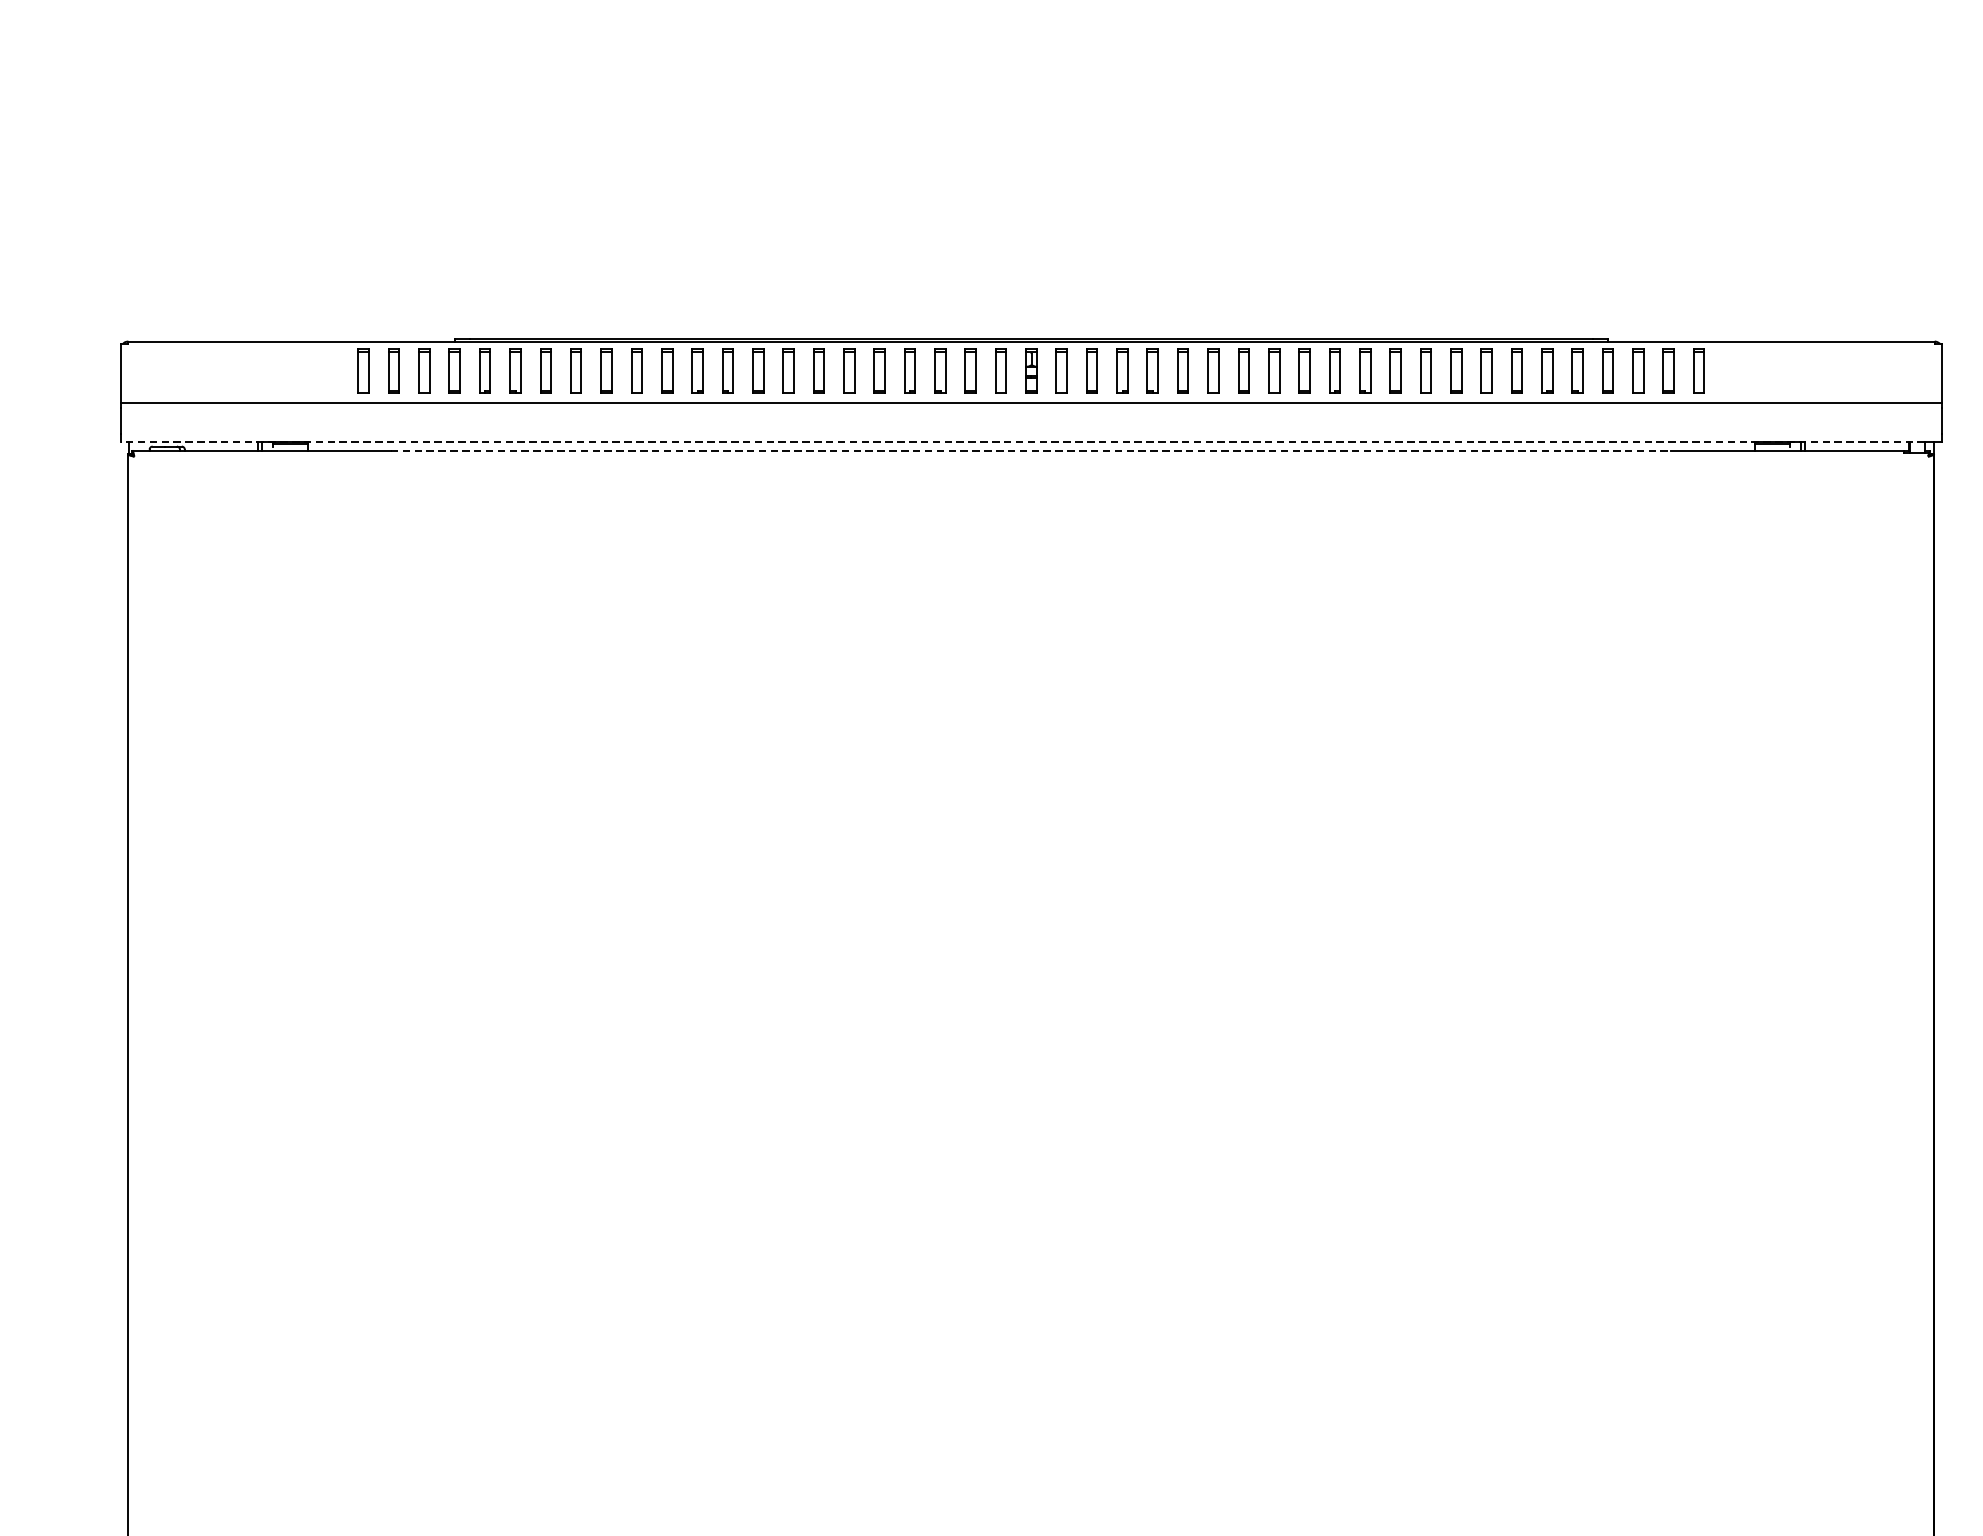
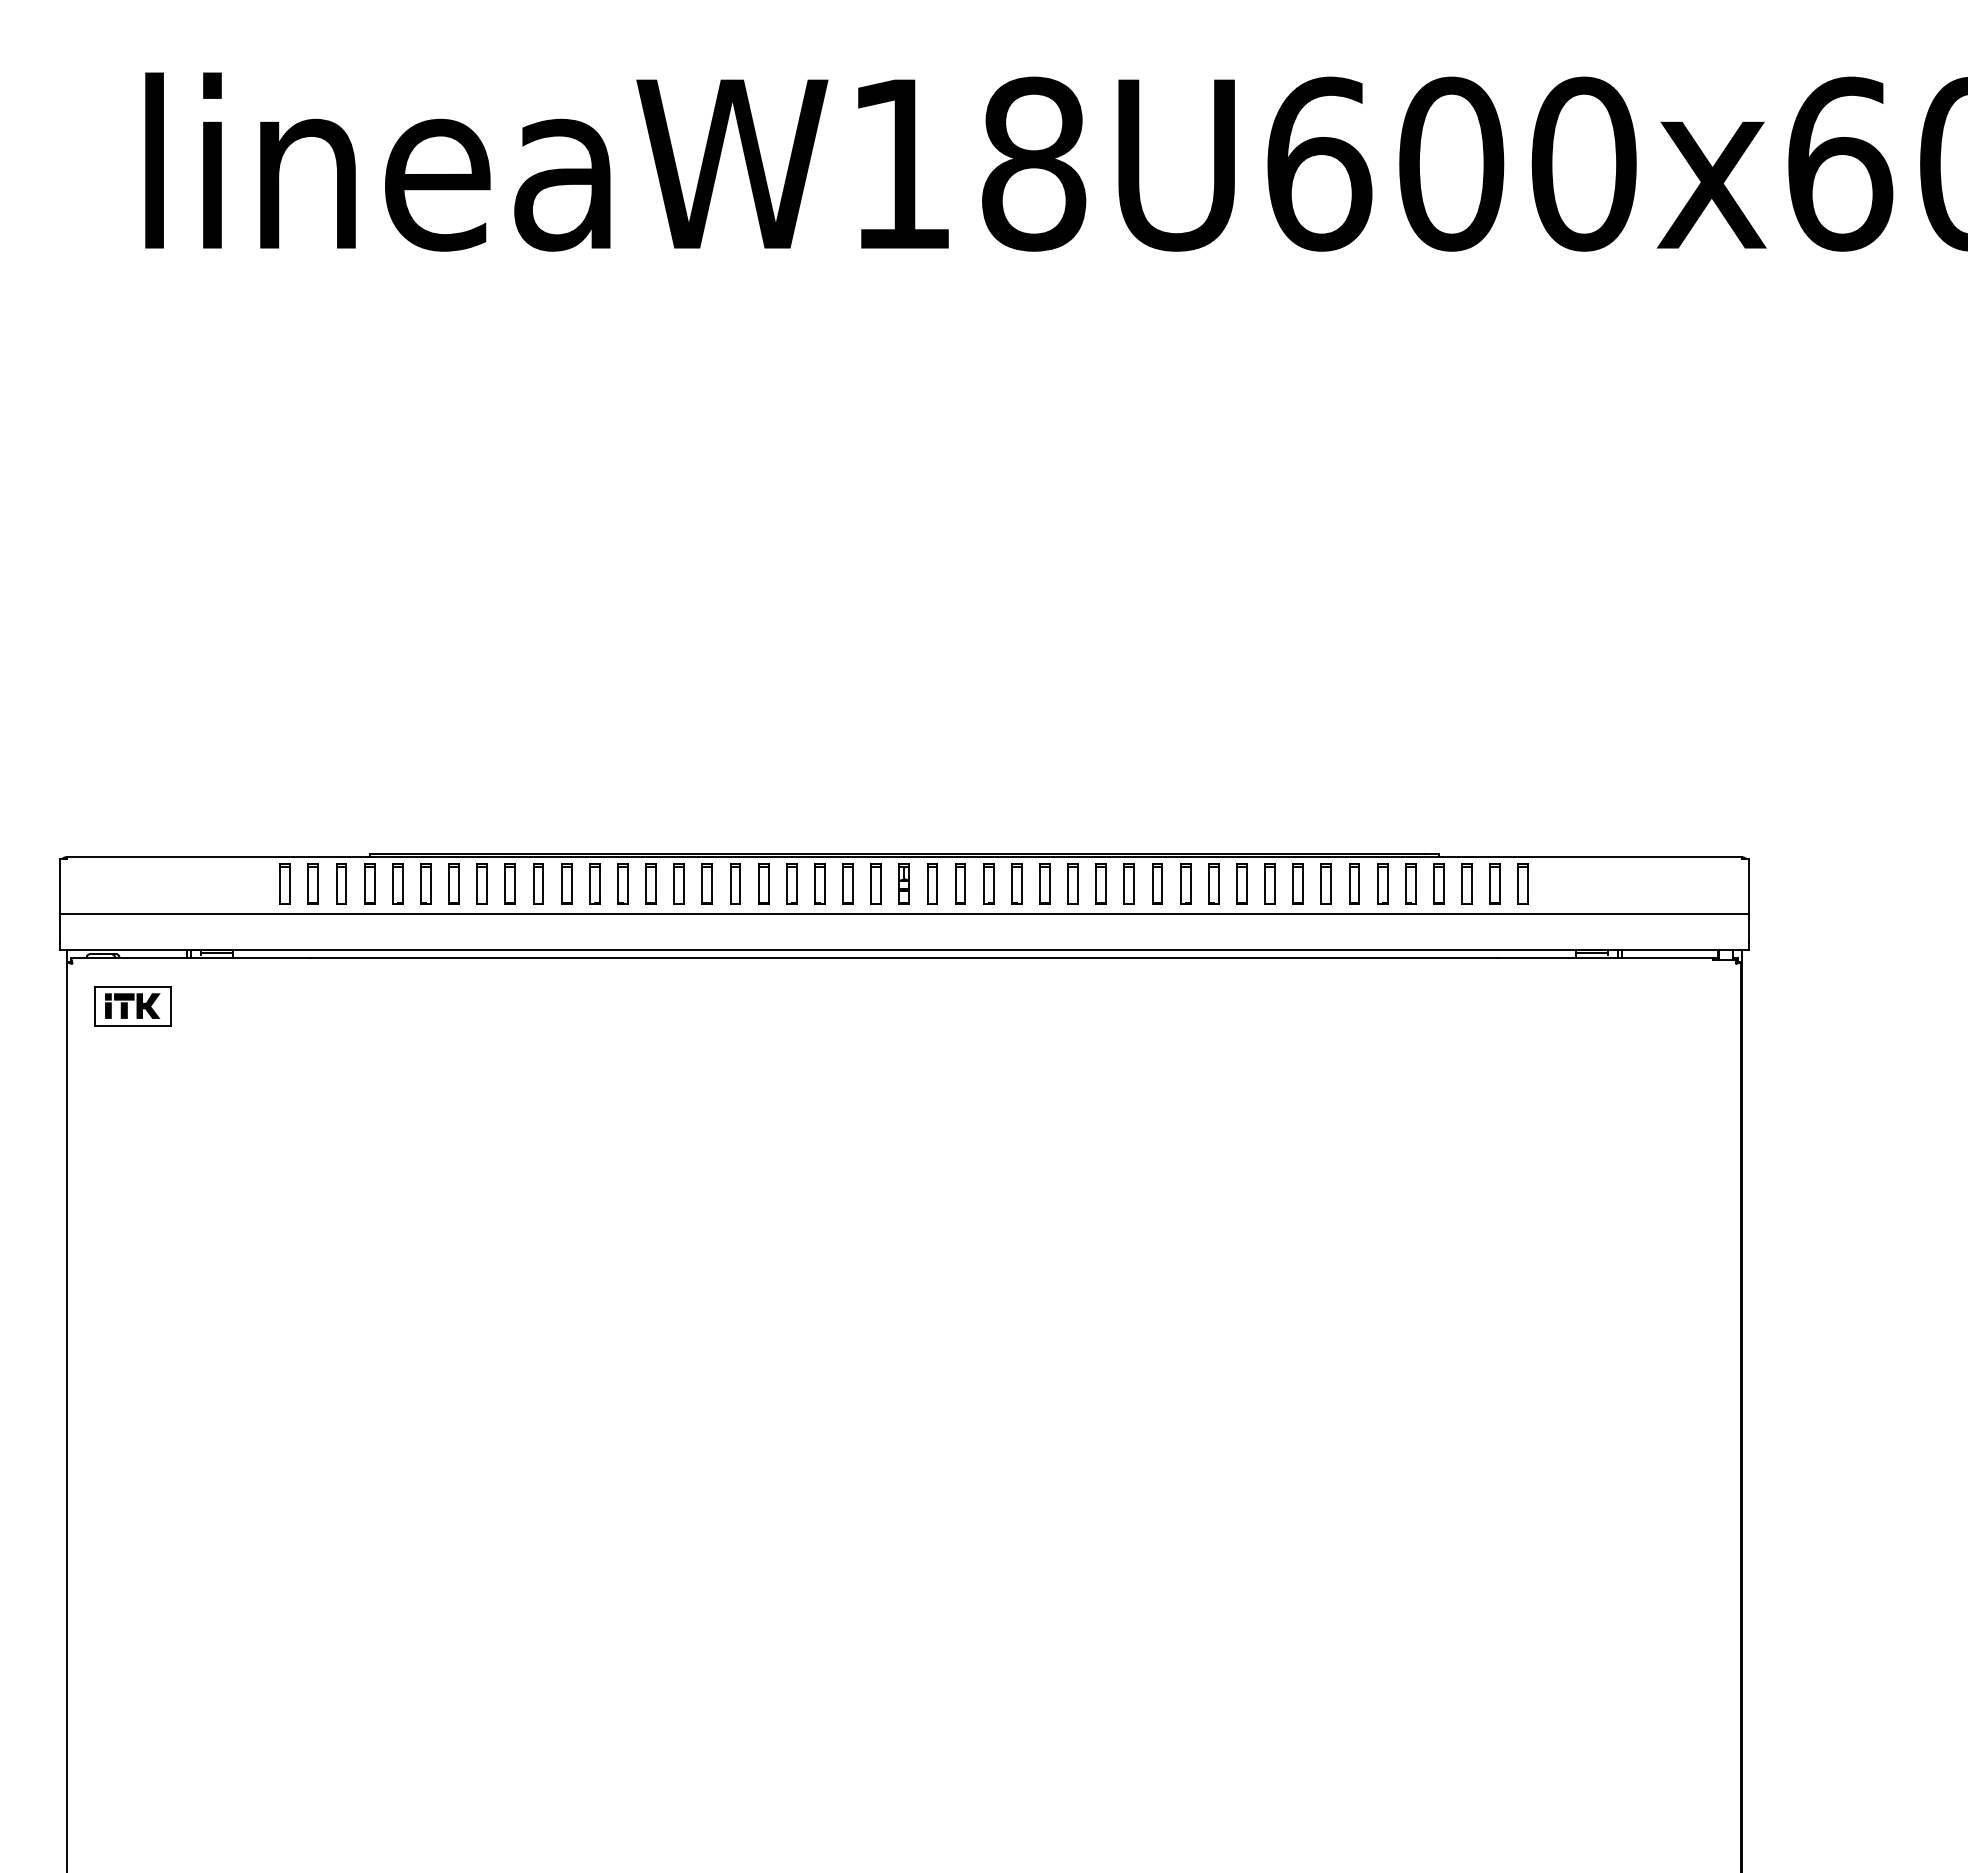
line: (1023, 441) -> (896, 949), dashed -> solid
line: (1031, 450) -> (904, 958), dashed -> solid
part: (198, 502) -> (132, 1006), added

